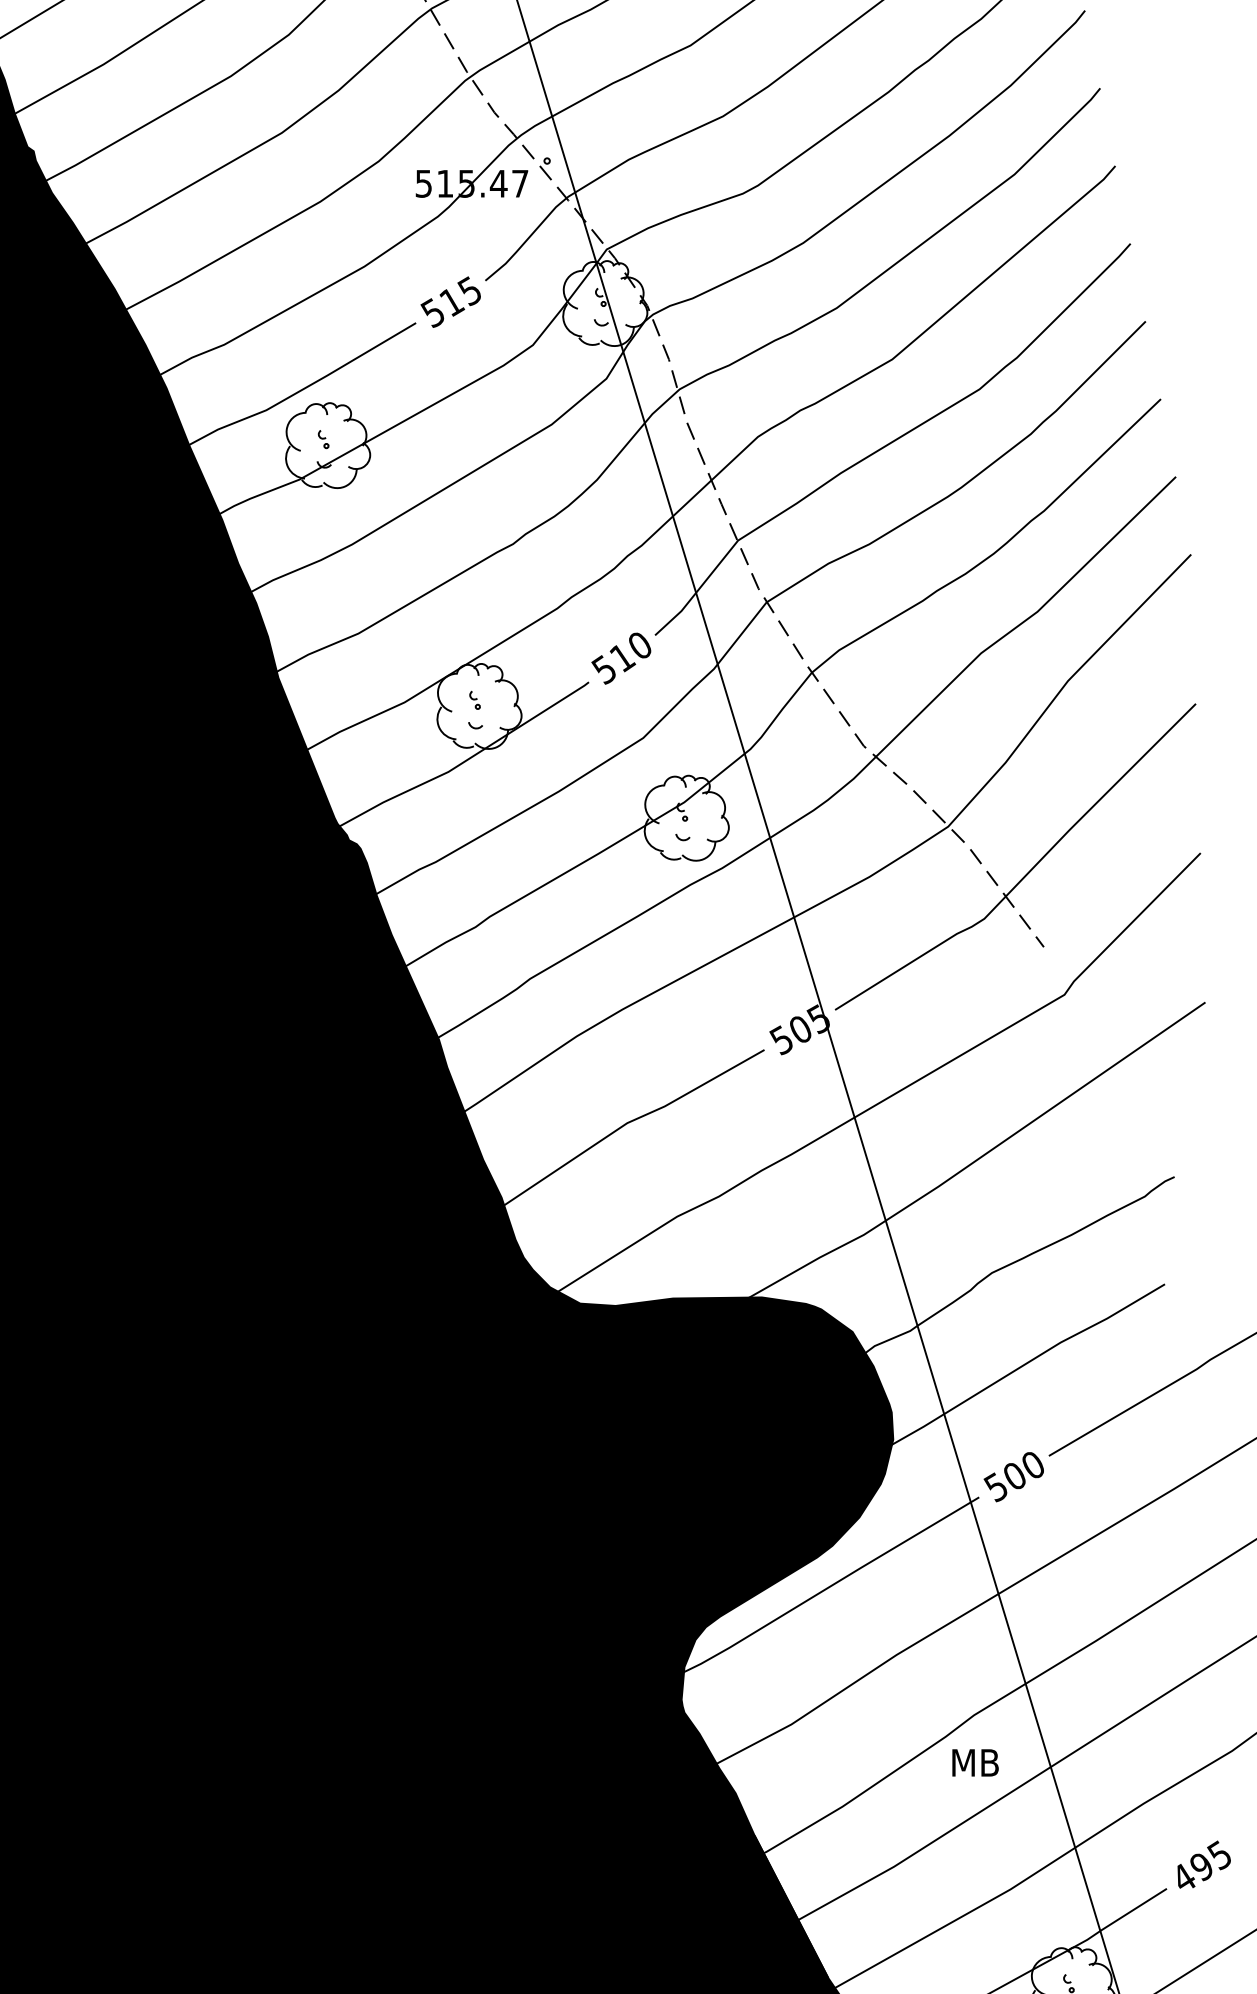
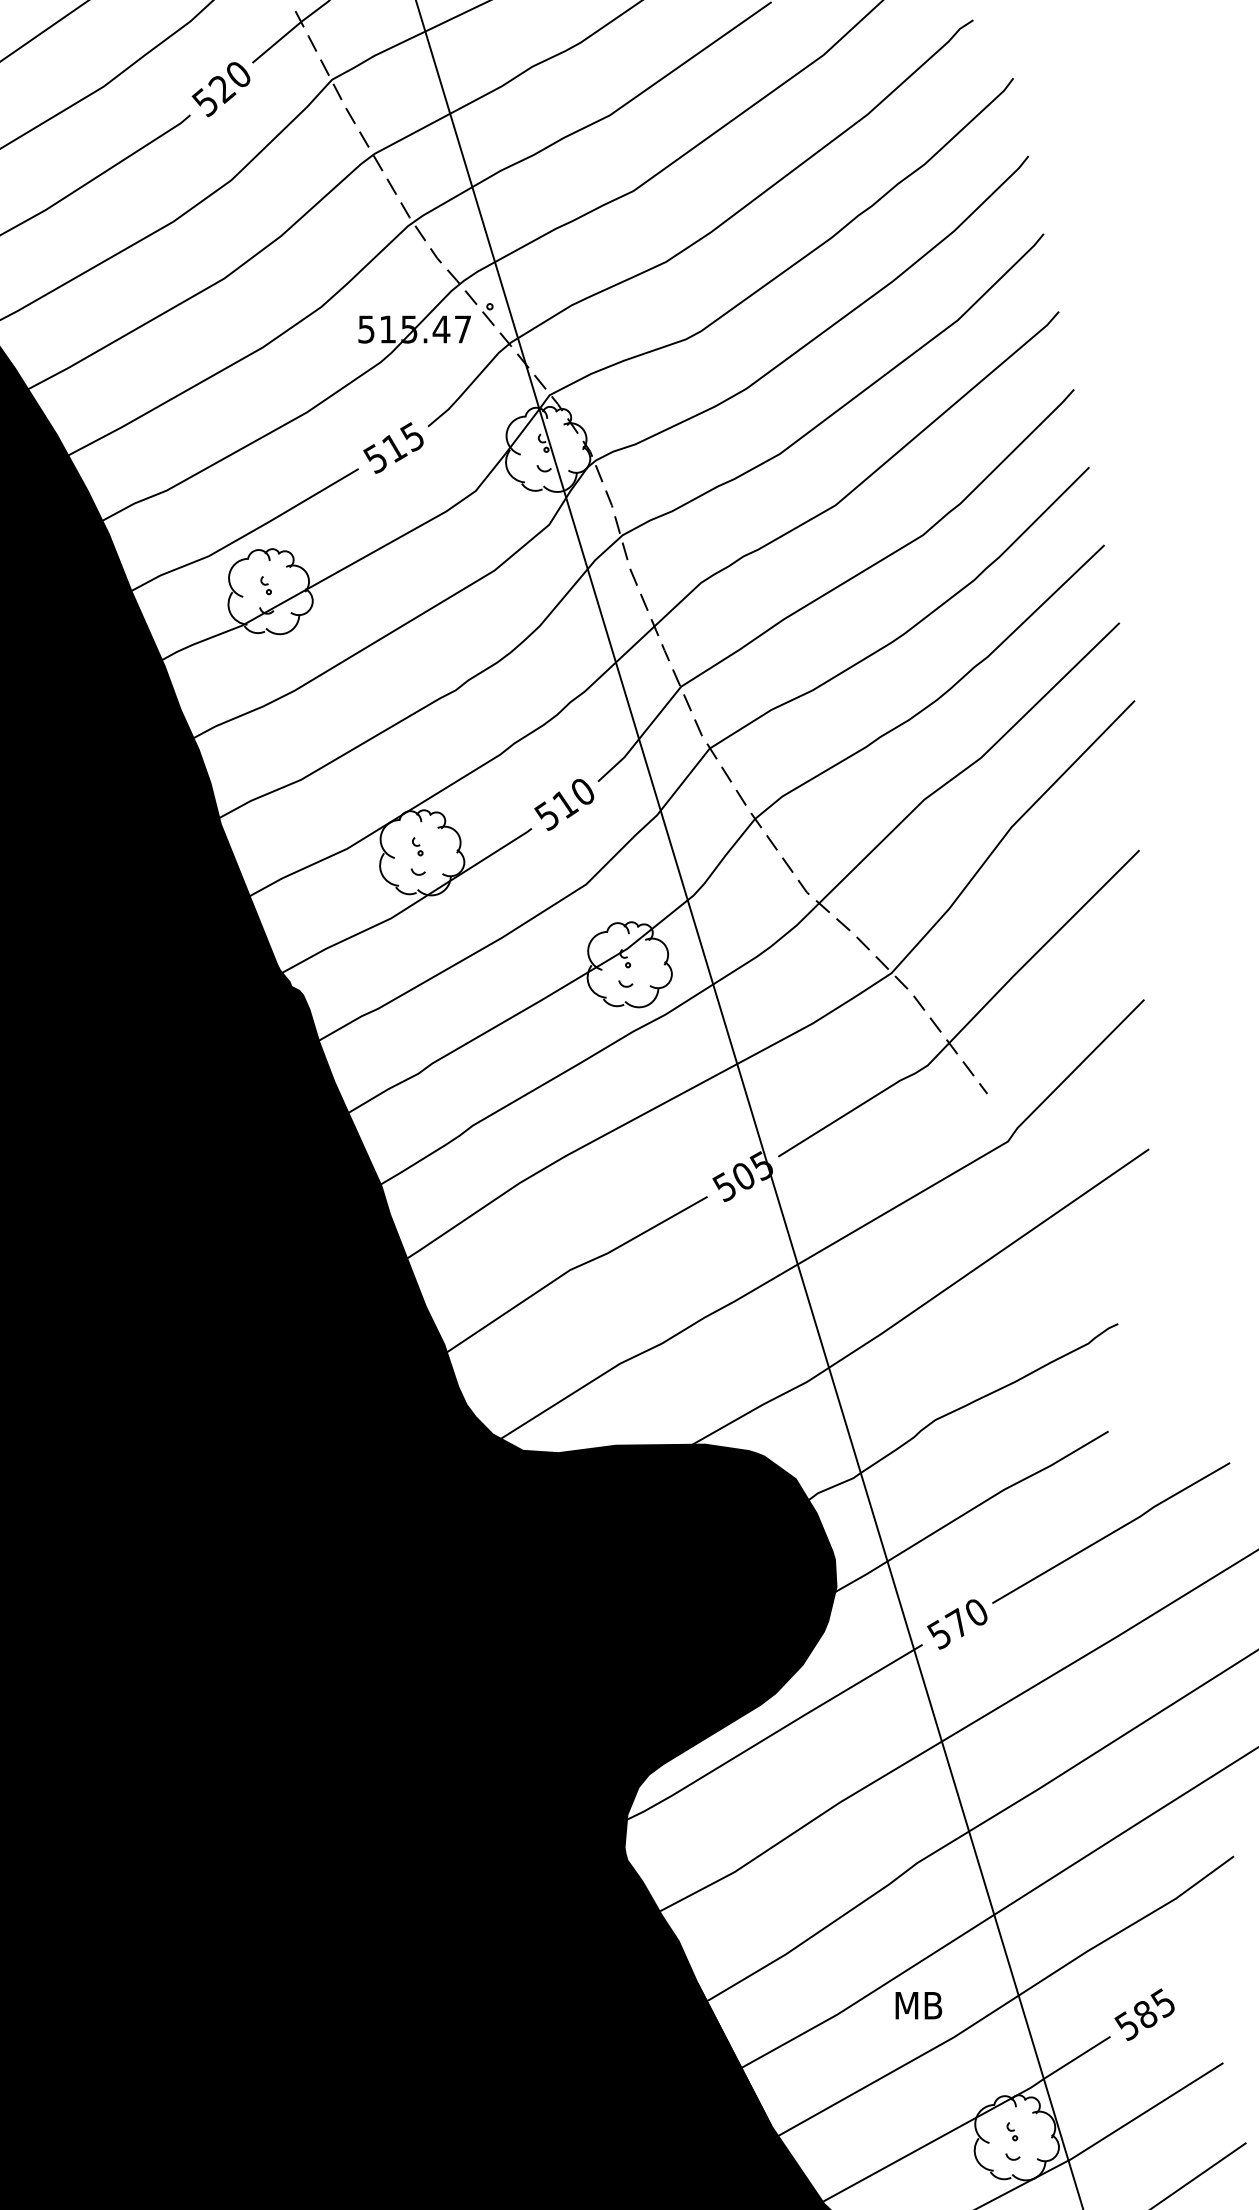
text: (1013, 1475) -> (956, 1622), 500 -> 570
text: (975, 1762) -> (918, 2005), moved
text: (1191, 1873) -> (1135, 2021), 495 -> 585

